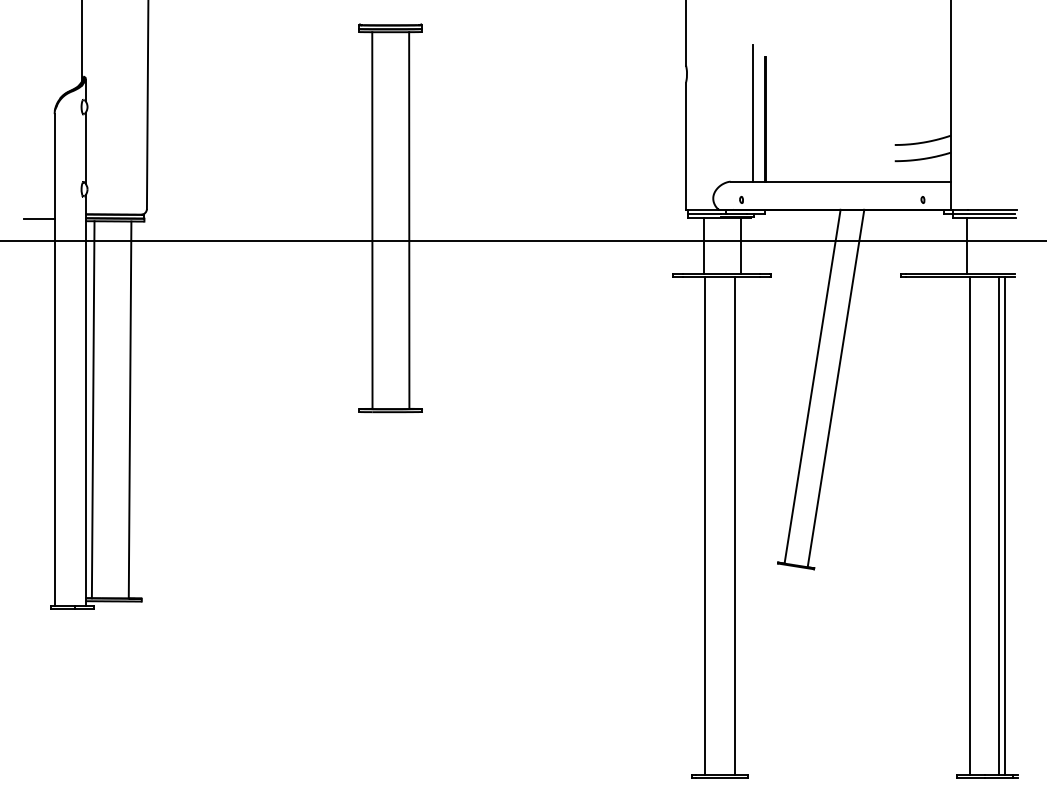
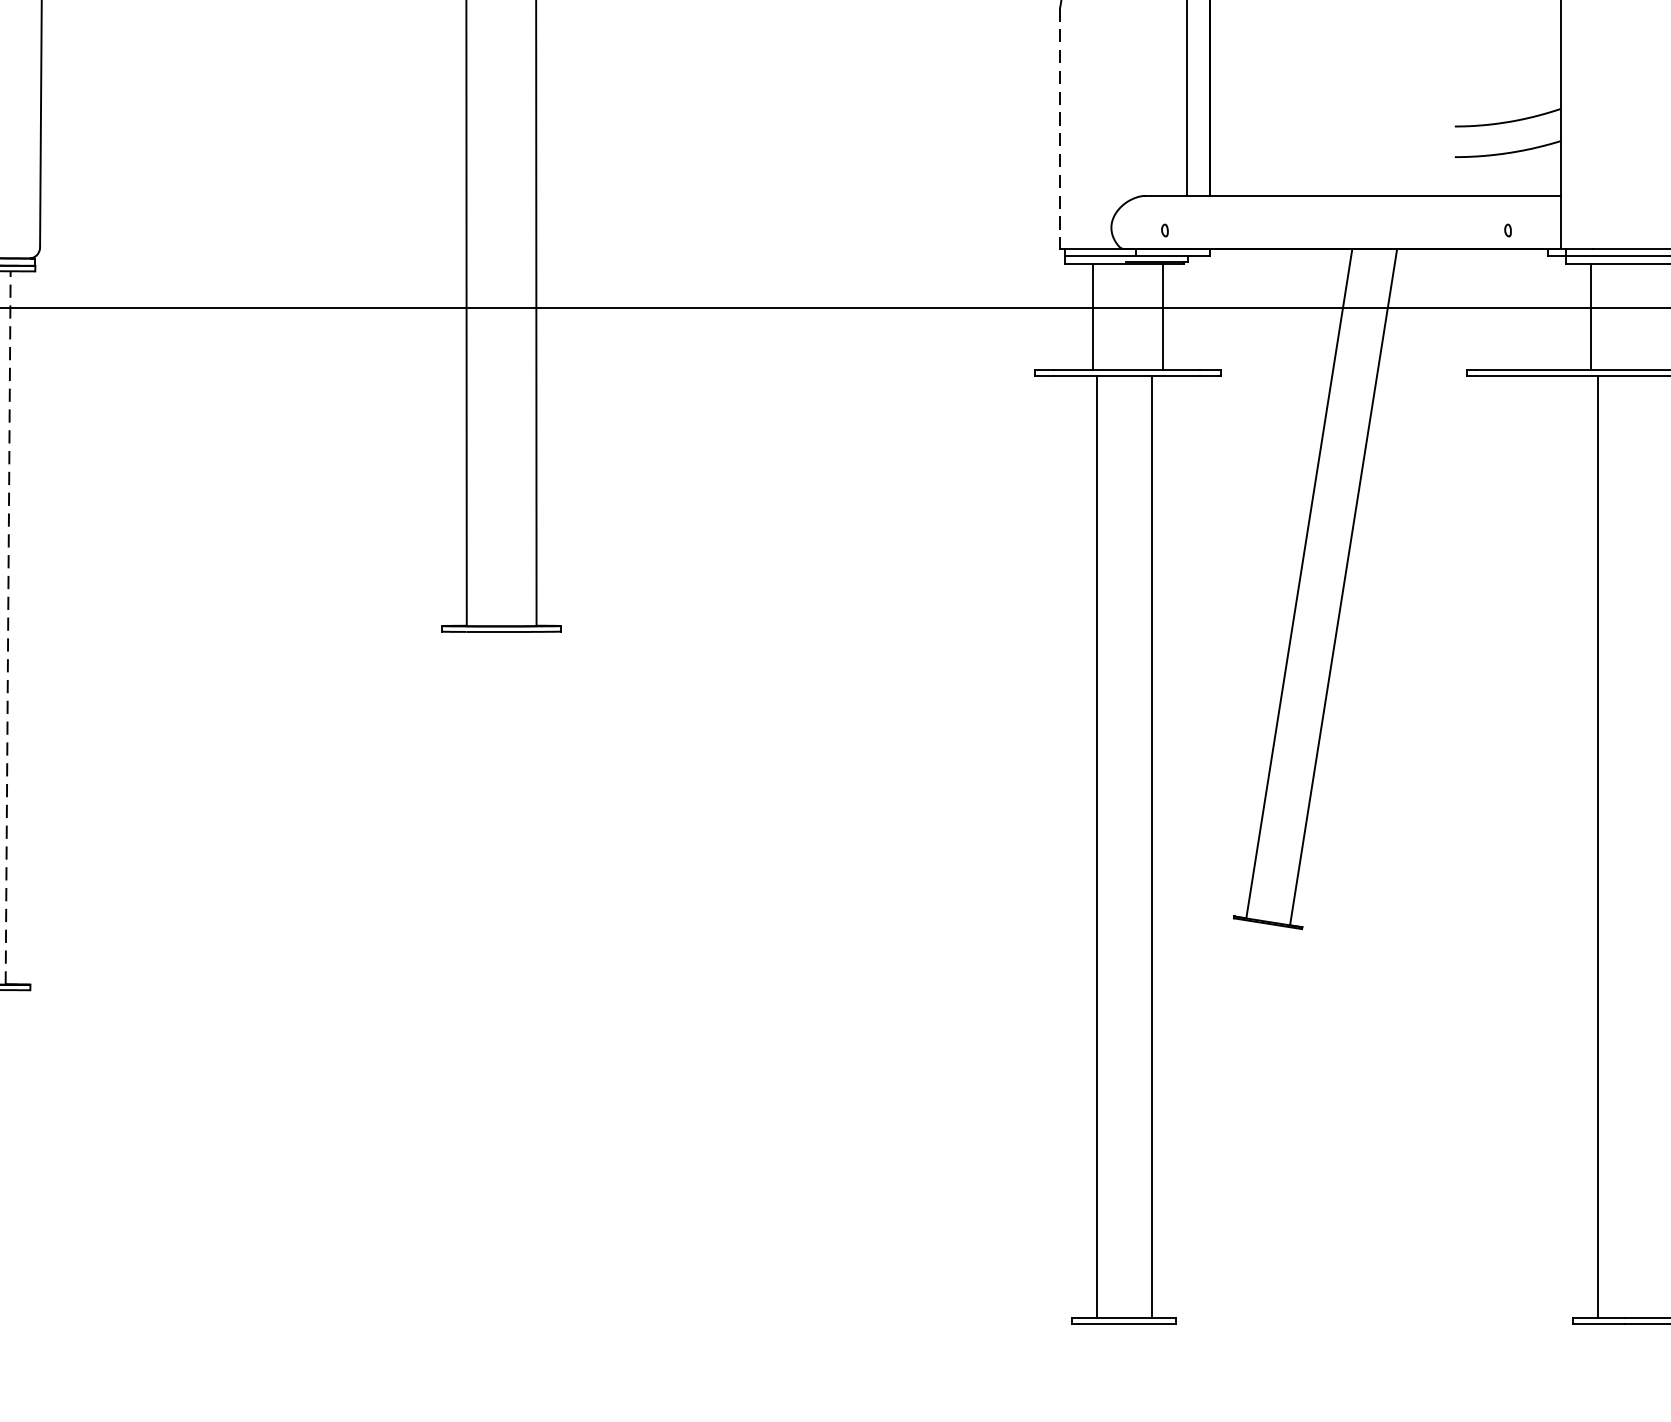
line: (686, 146) -> (1060, 129), solid -> dashed
line: (130, 410) -> (8, 628), solid -> dashed
line: (999, 525) -> (1652, 846), removed
line: (1005, 525) -> (1664, 846), removed

